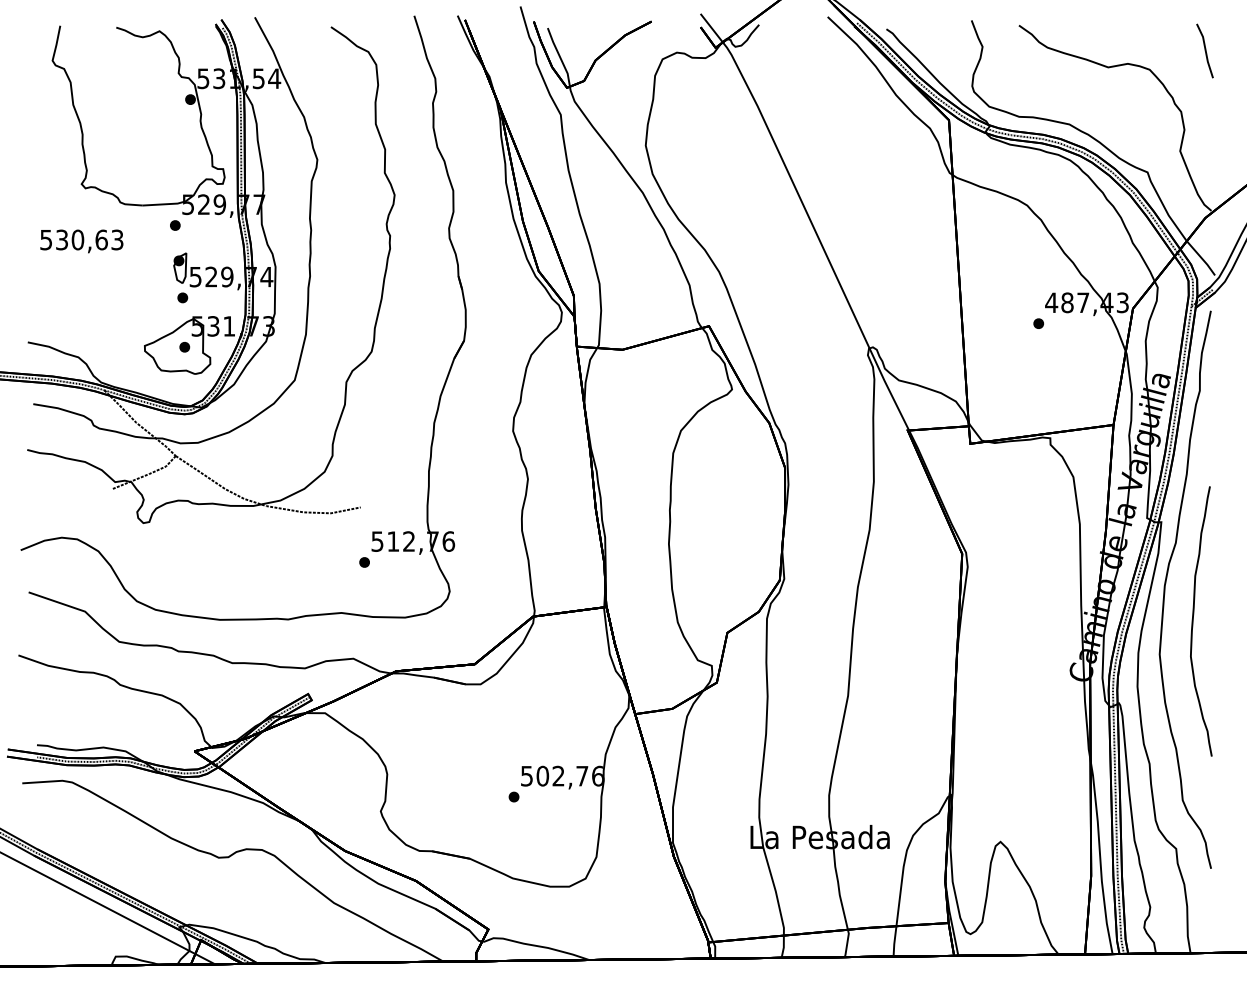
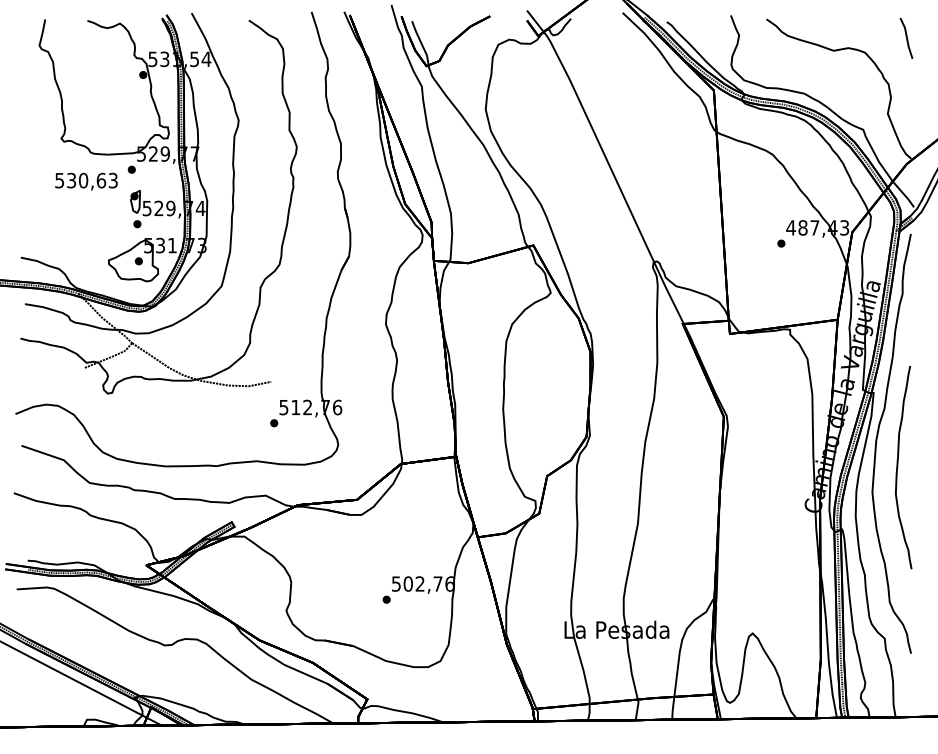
text: (81, 241) -> (86, 181), moved

